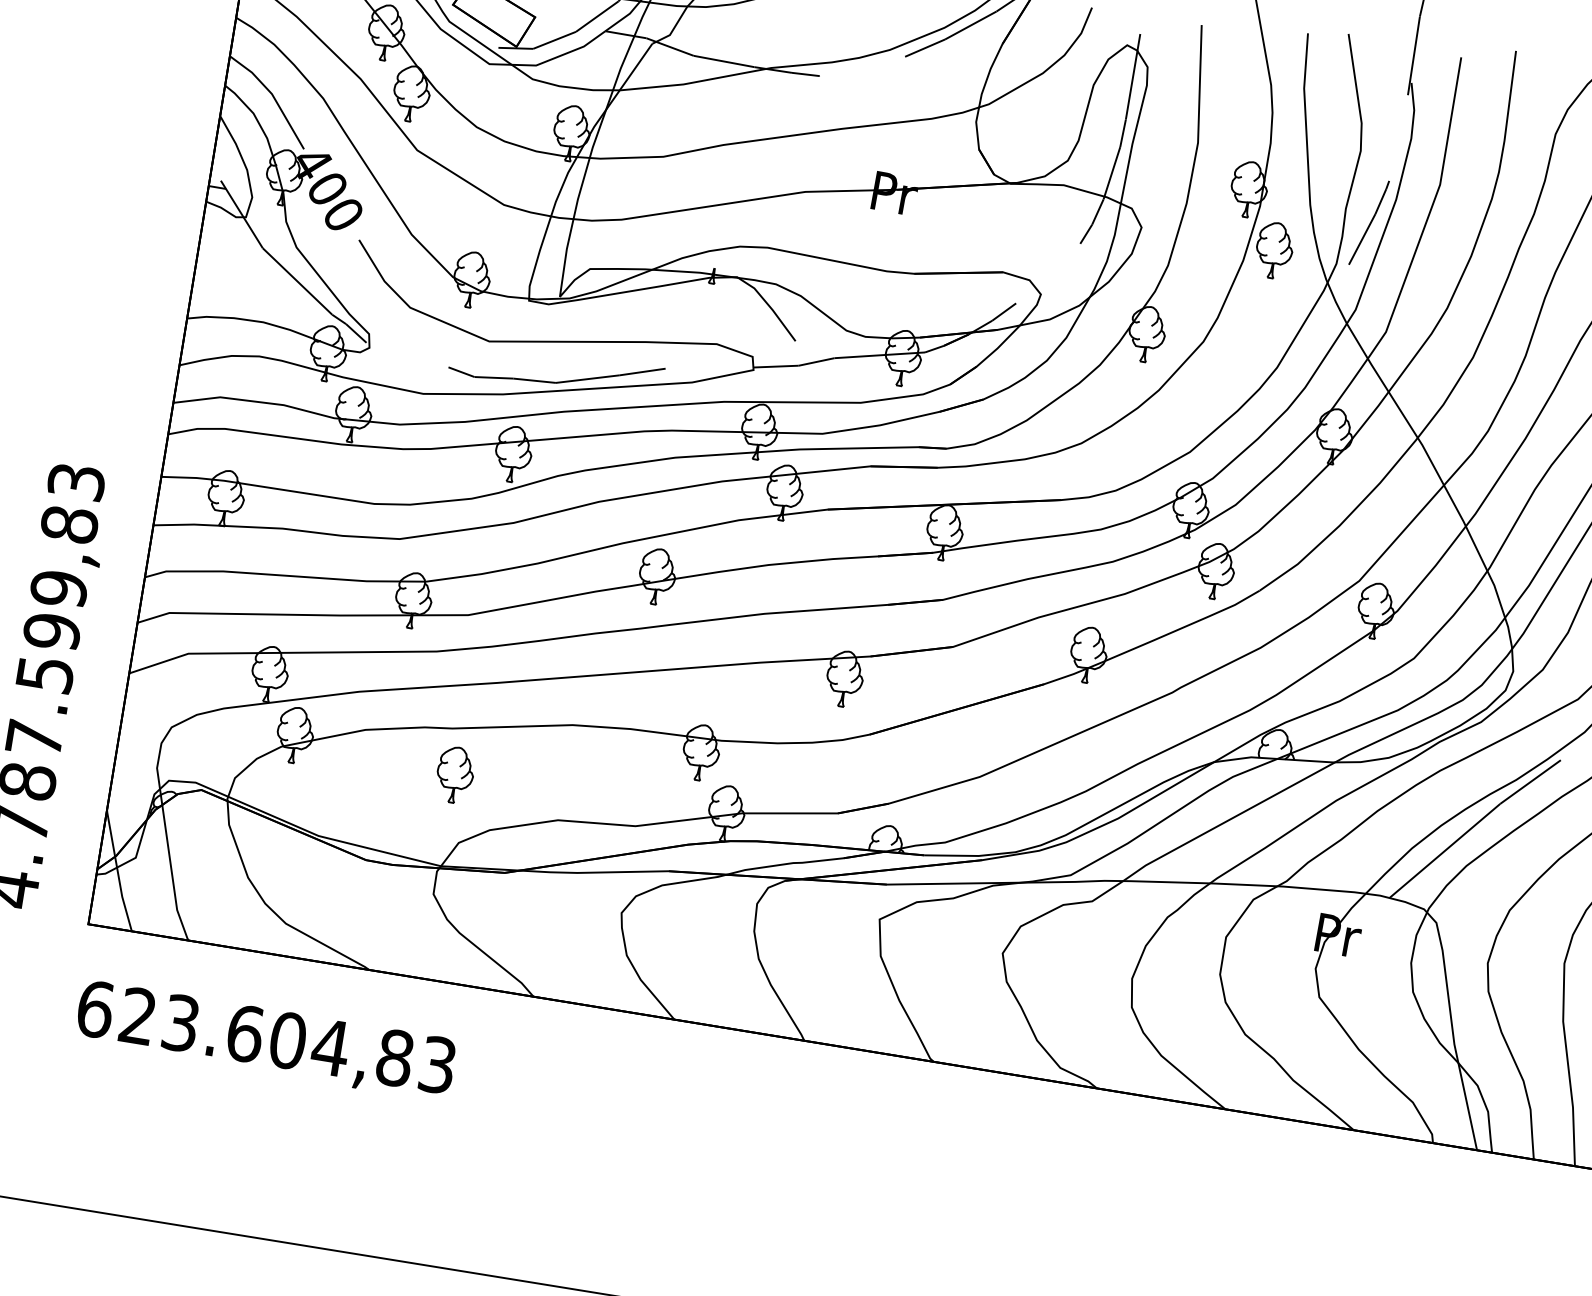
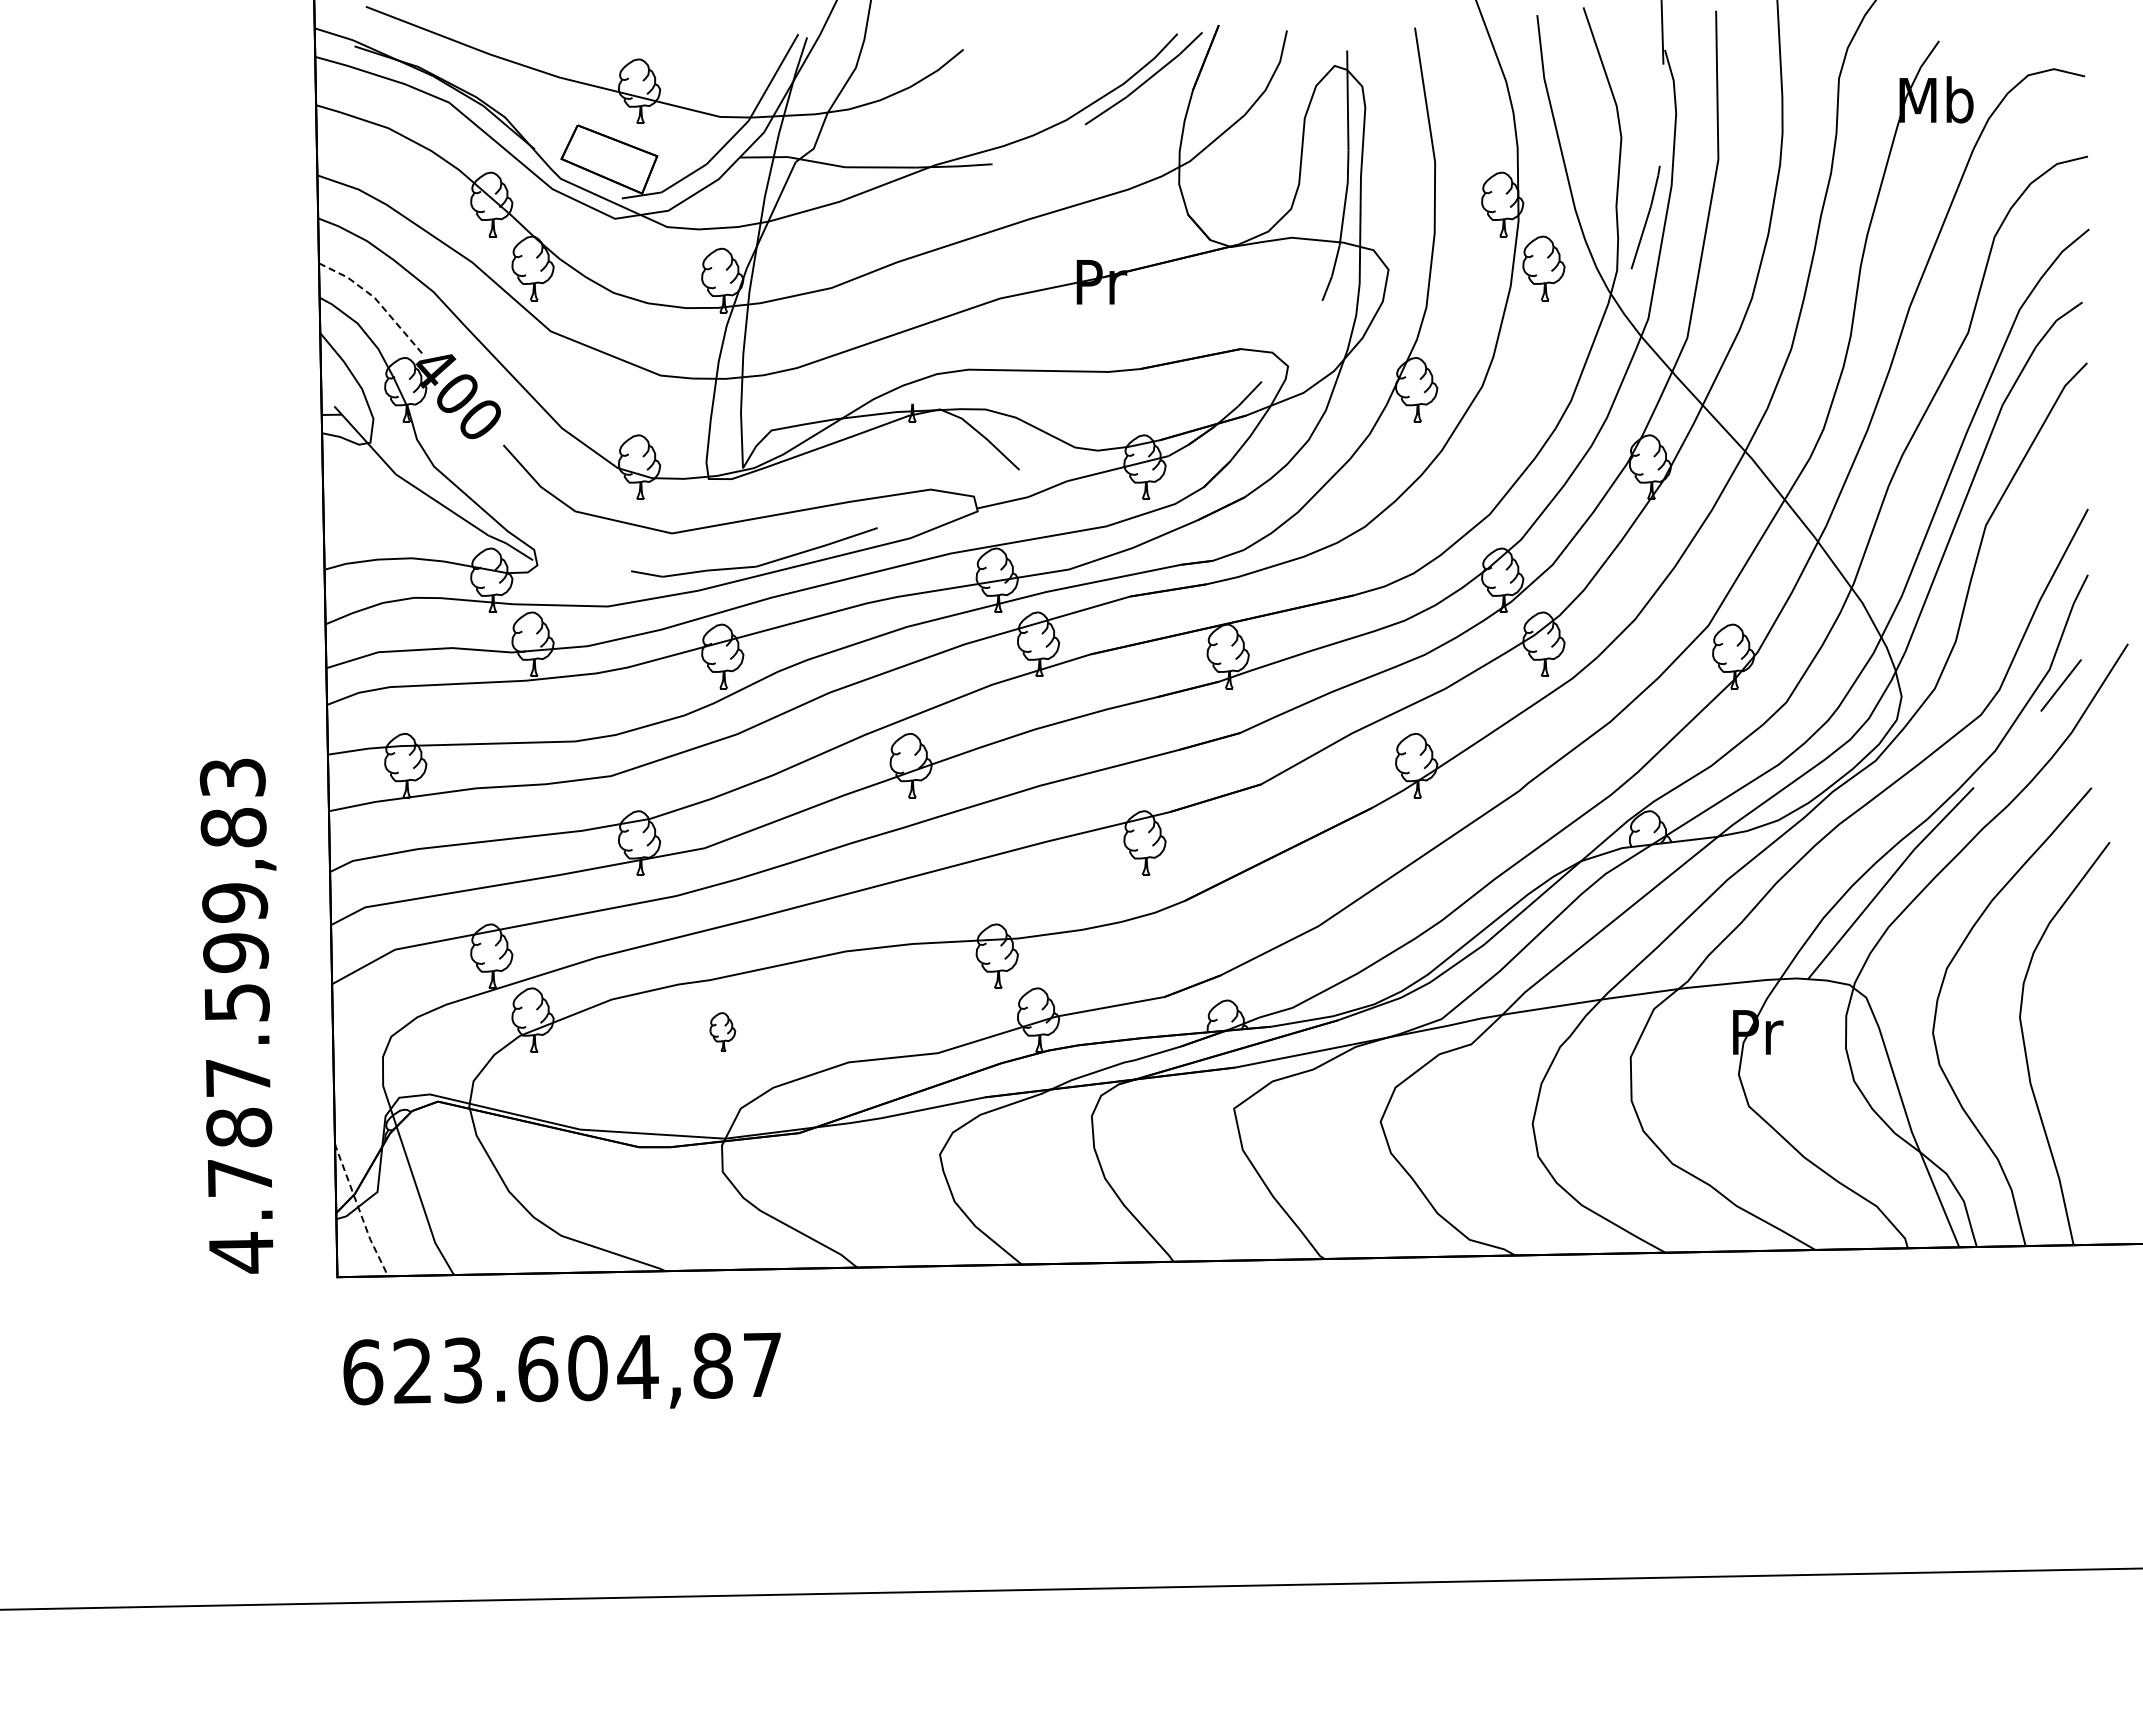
line: (273, 96) -> (376, 299), solid -> dashed
part: (455, 774) -> (722, 1031), size x0.6
line: (117, 871) -> (359, 1211), solid -> dashed
text: (437, 1064) -> (762, 1364), 623.604,83 -> 623.604,87

